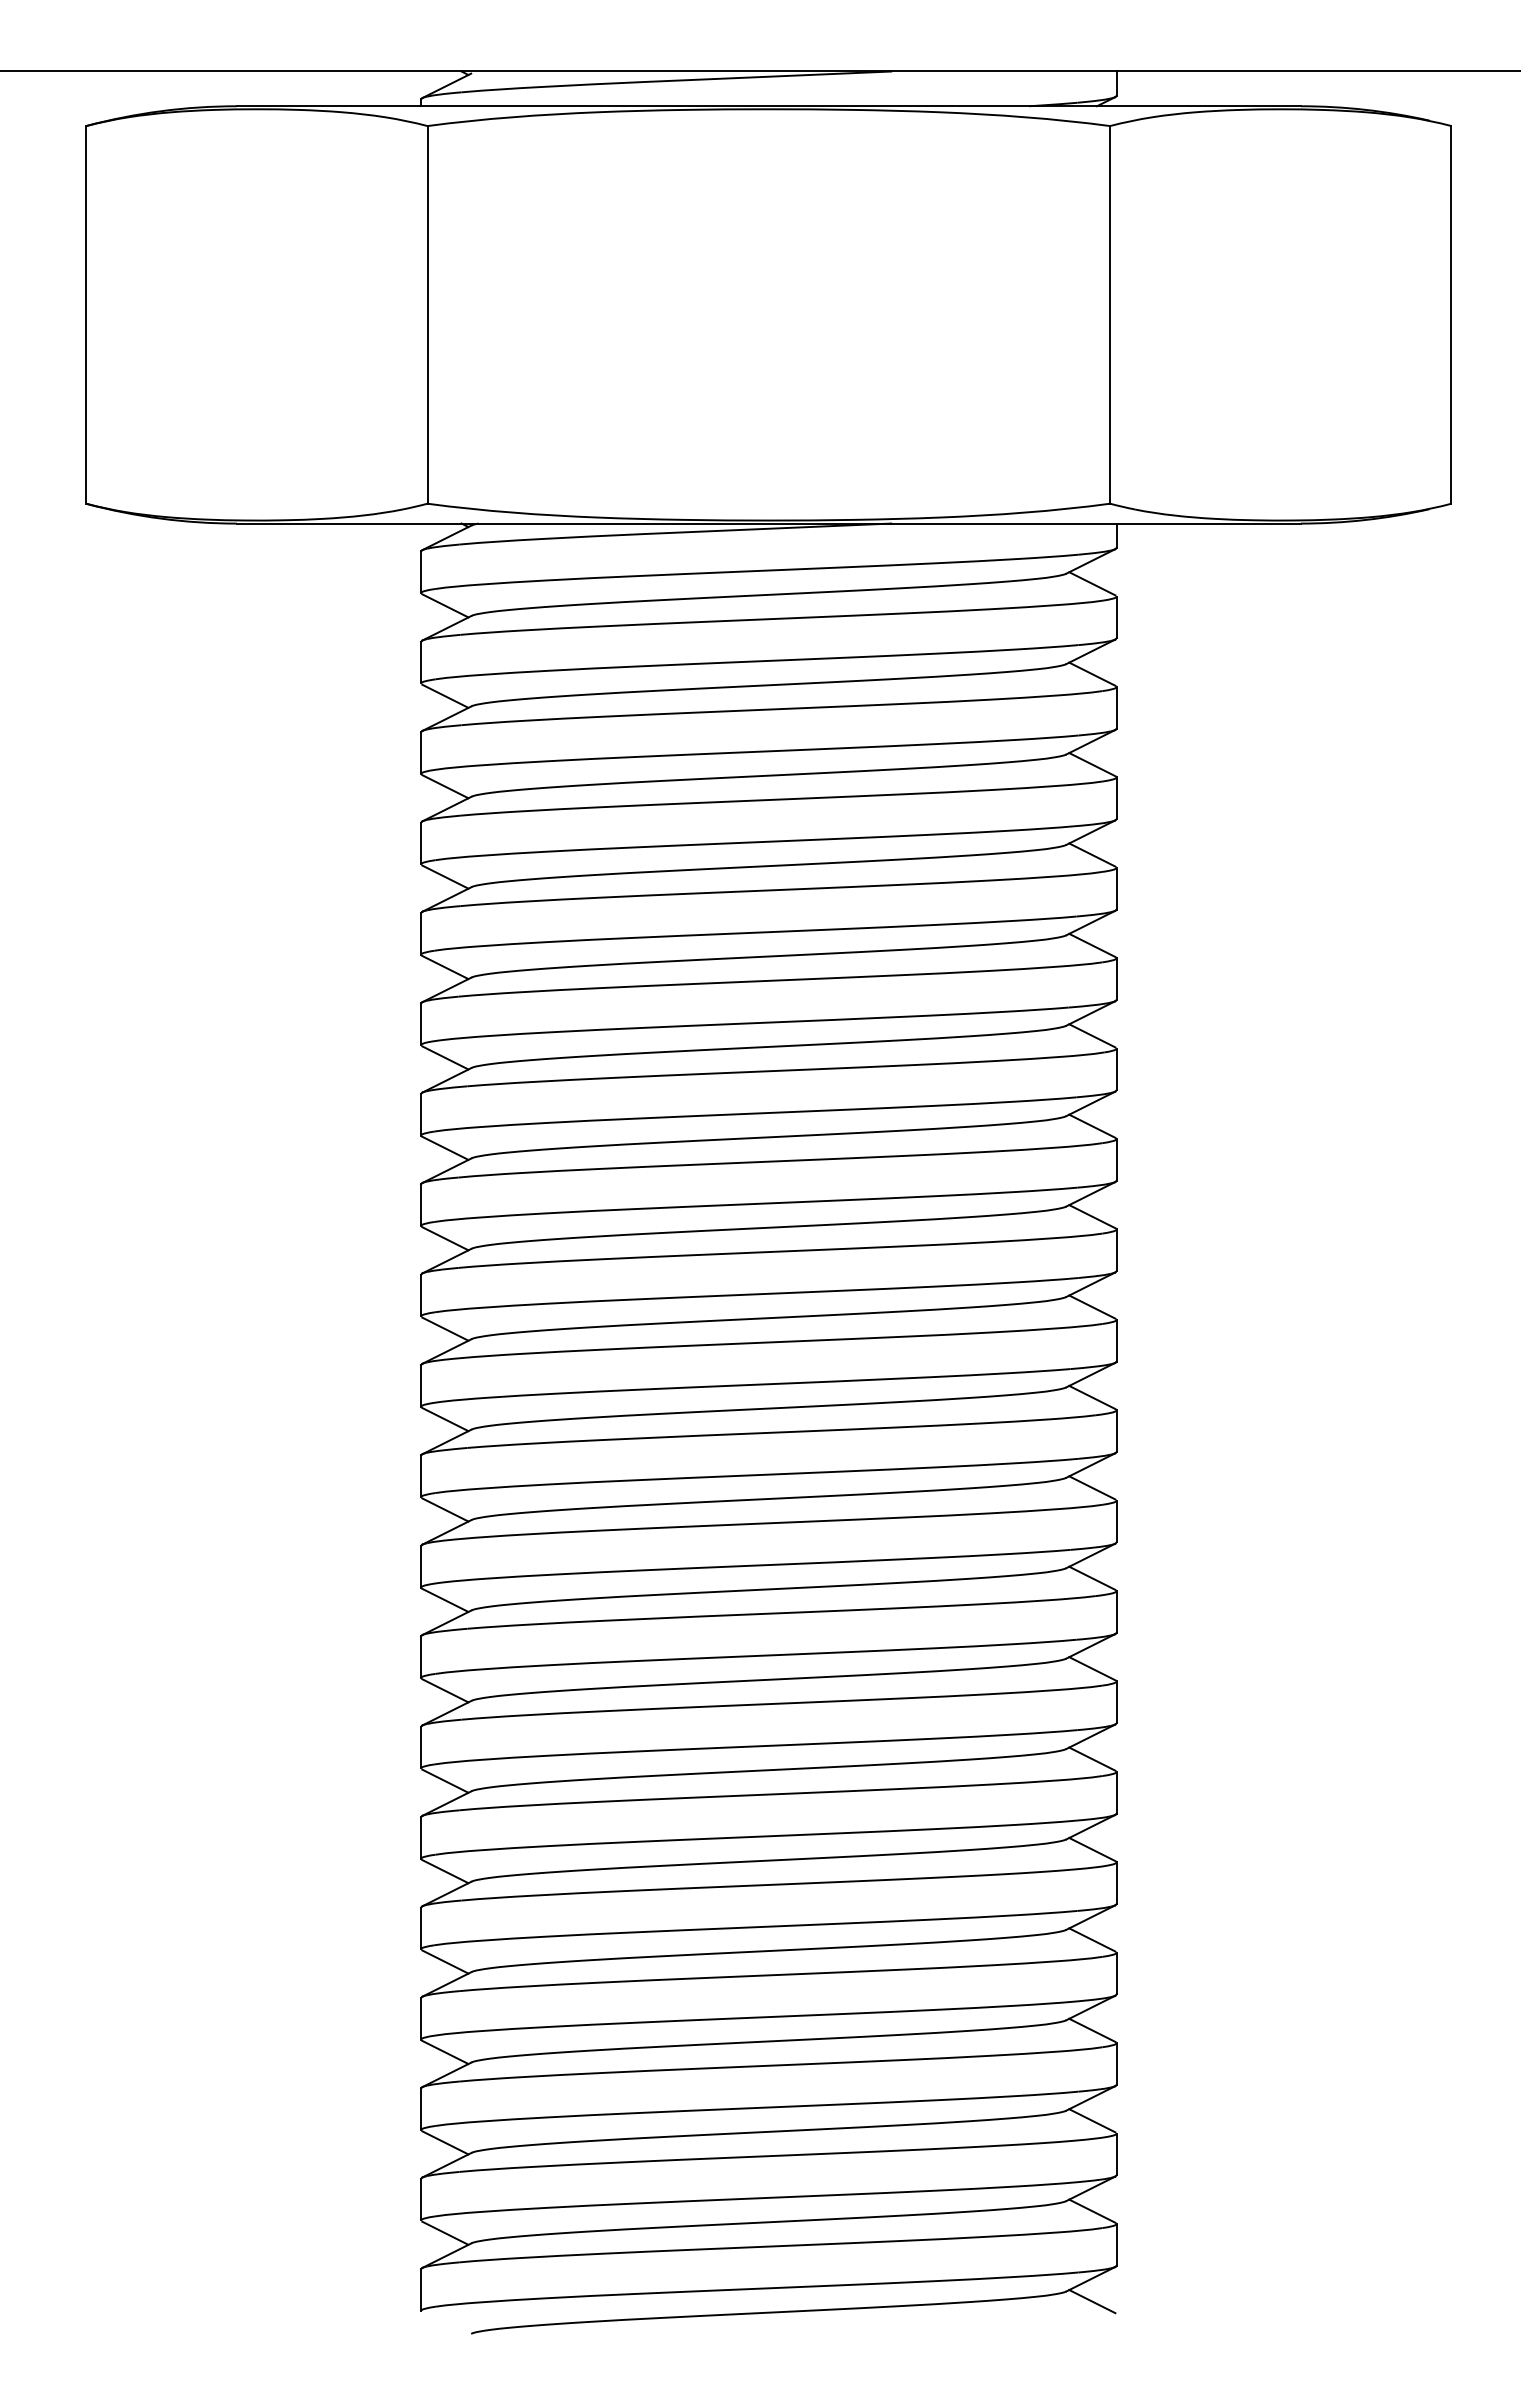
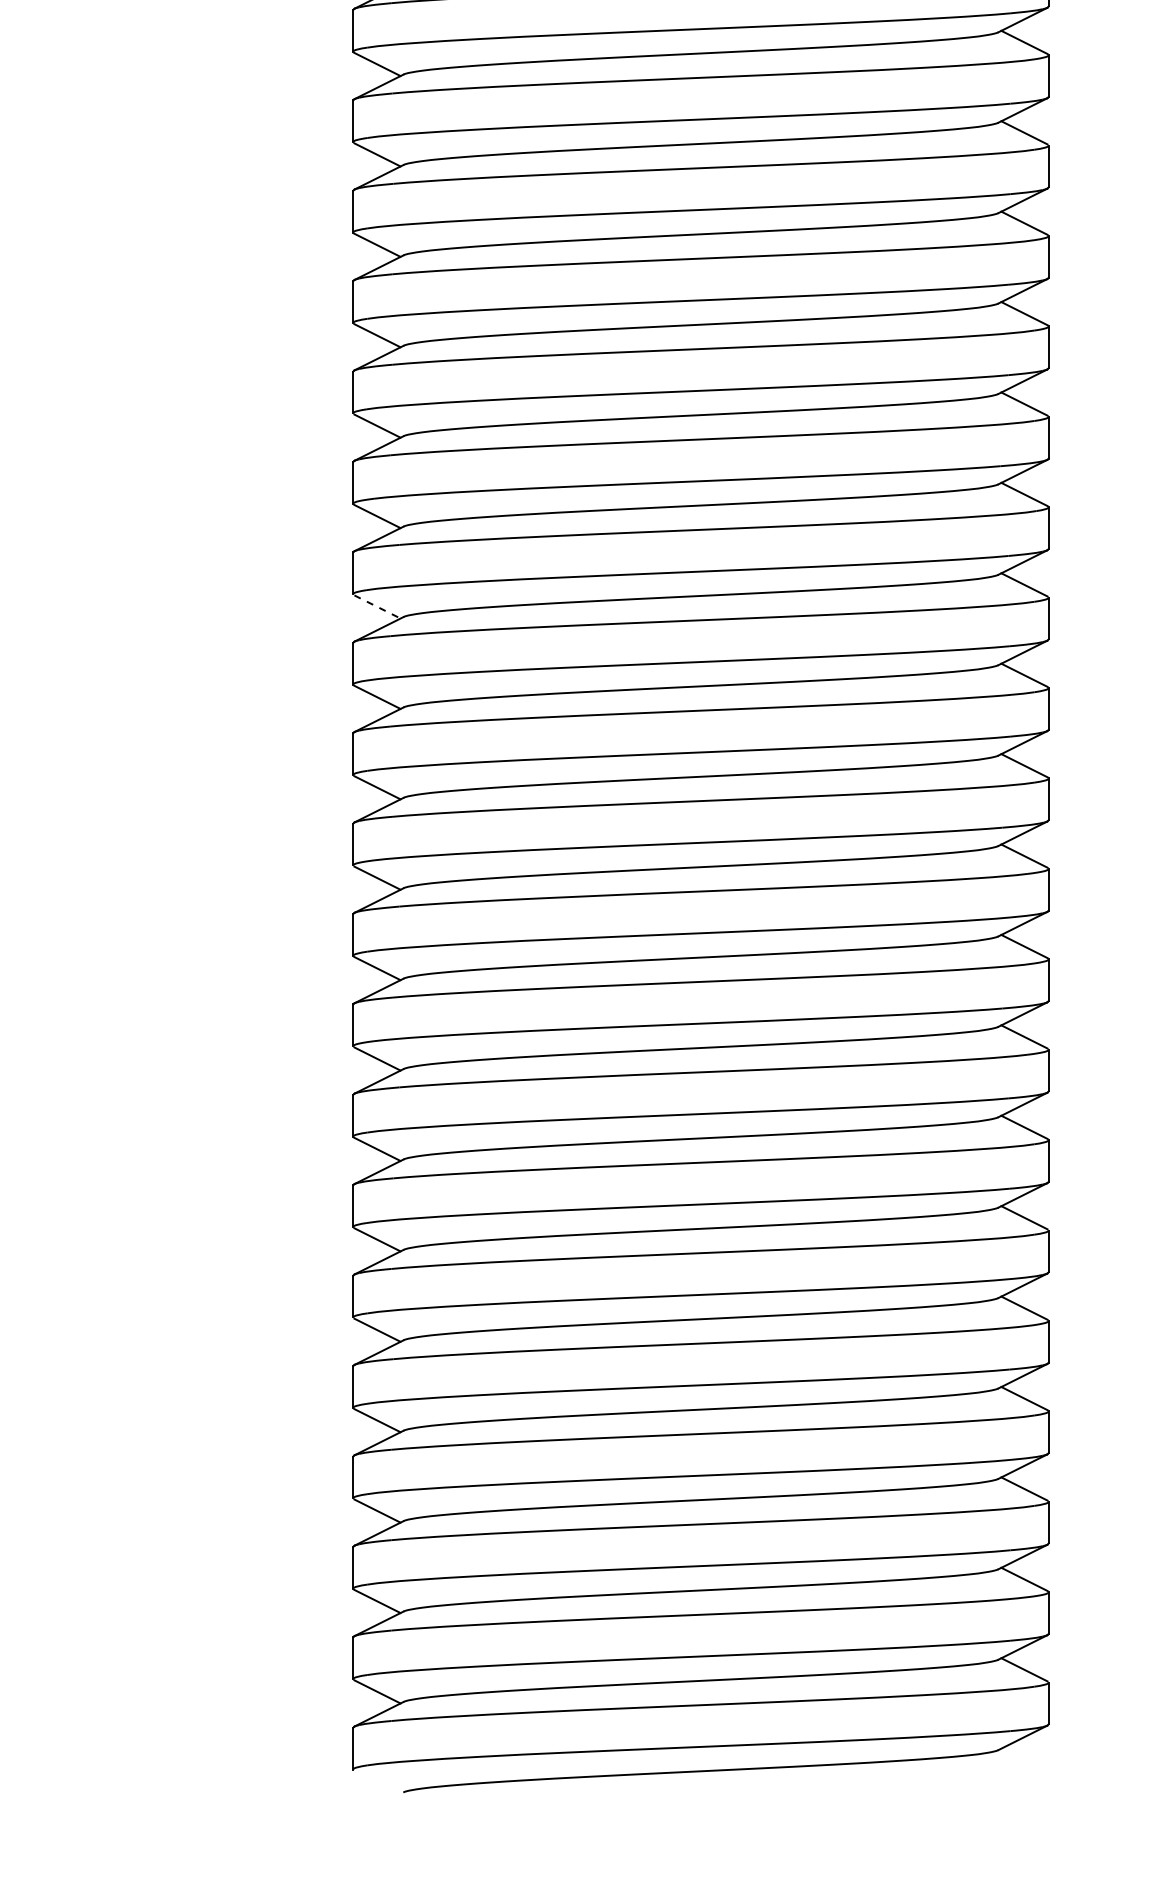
line: (445, 1148) -> (377, 607), solid -> dashed
line: (1092, 2301) -> (1024, 1760), removed

